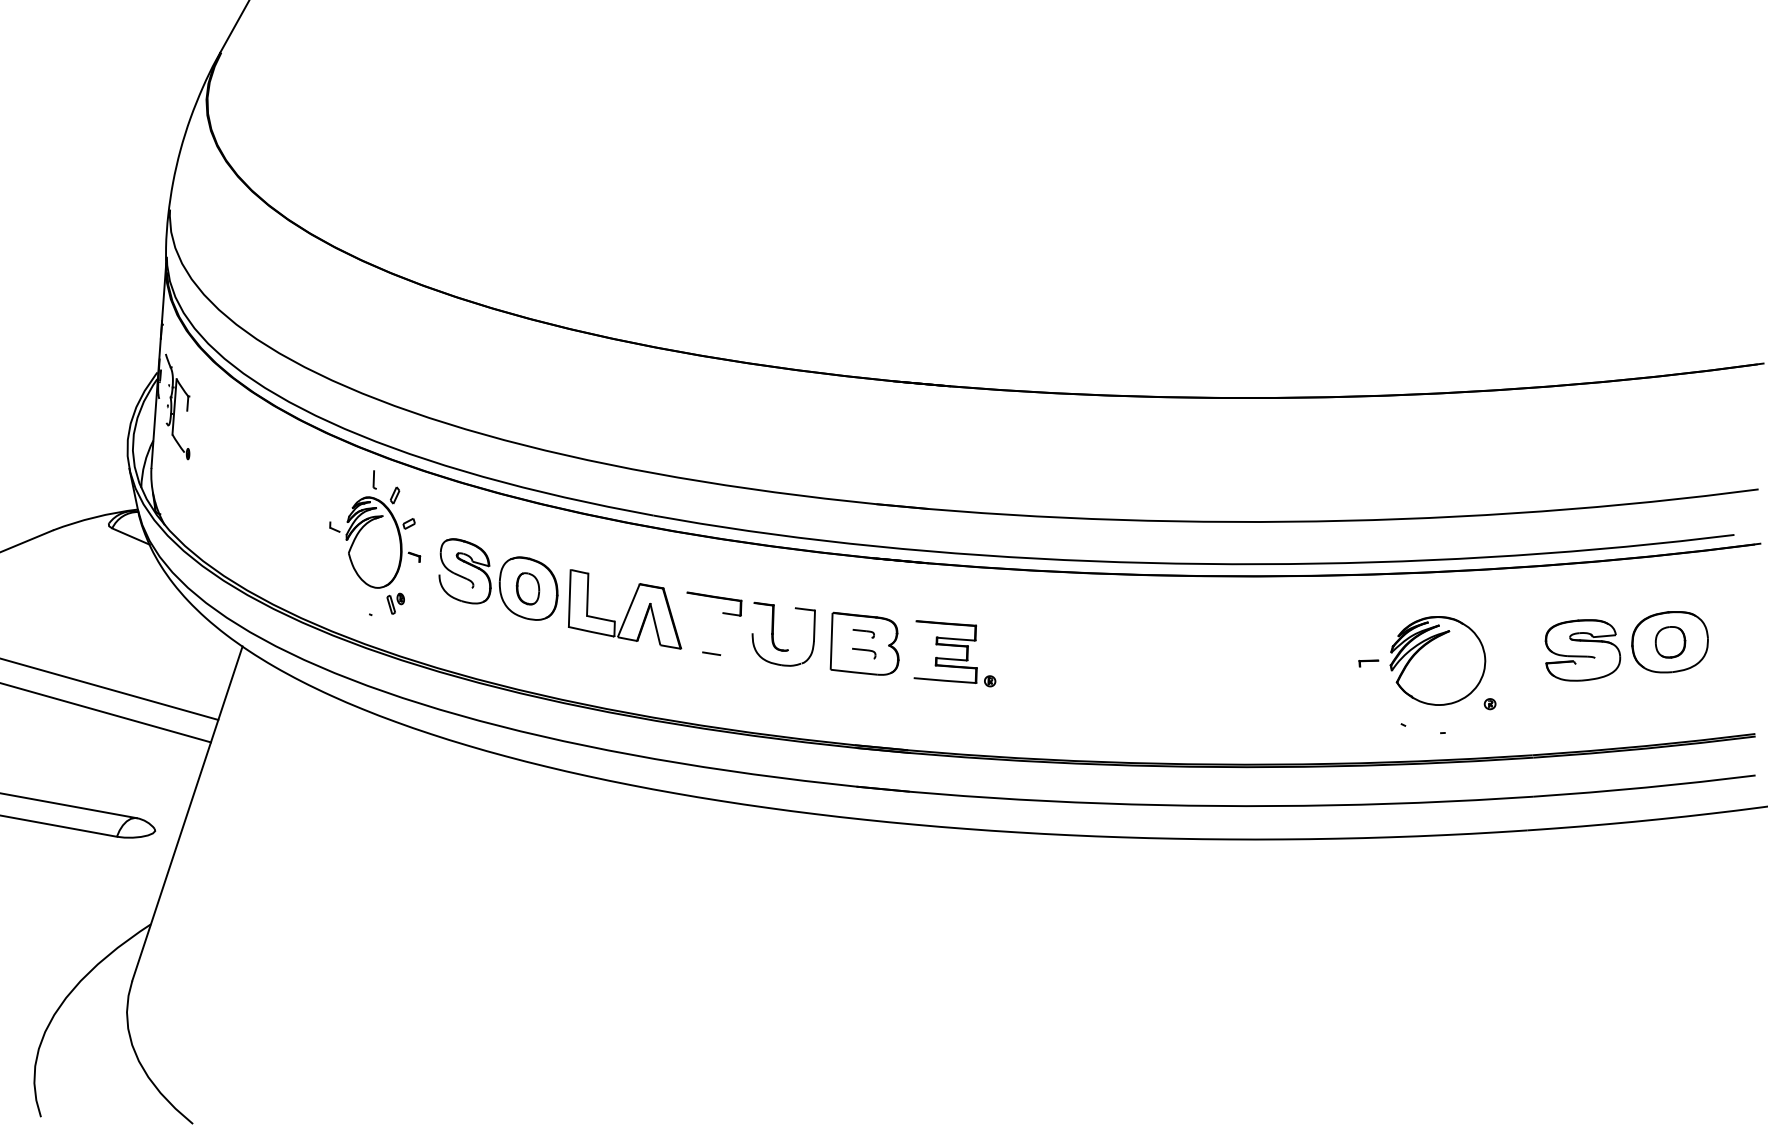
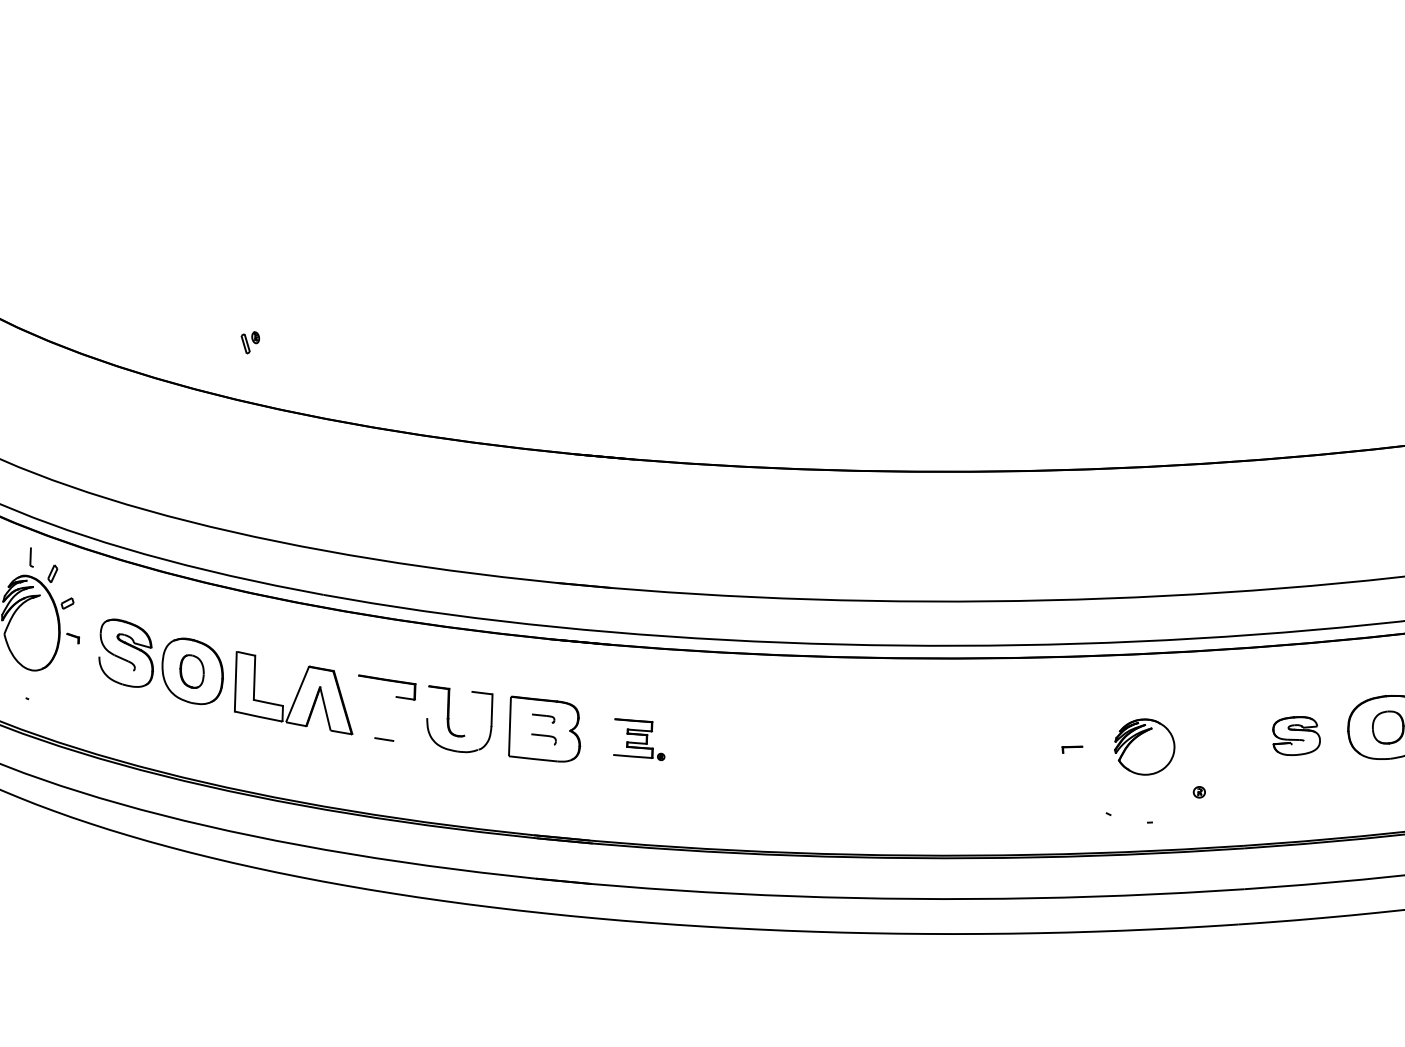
part: (395, 603) -> (250, 342), moved
part: (1582, 650) -> (1296, 736), size x0.6
part: (954, 653) -> (638, 739), size x0.6
part: (1437, 660) -> (1144, 746), size x0.6

